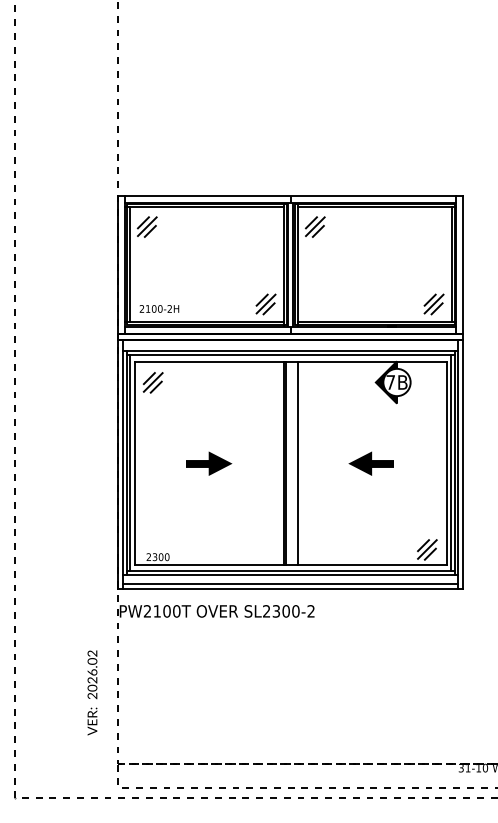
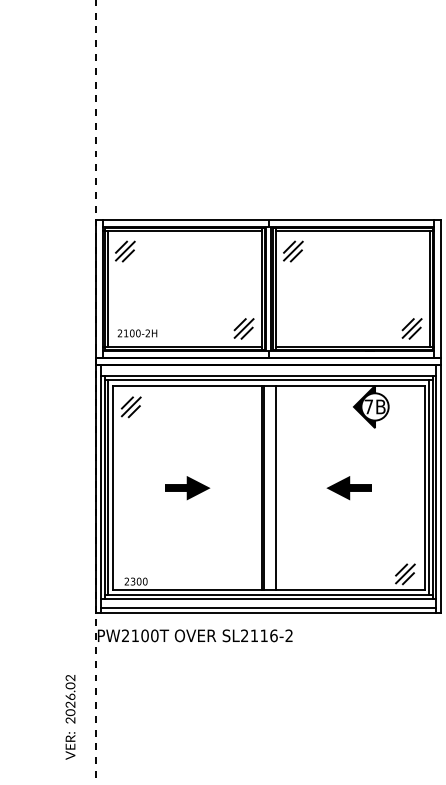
text: (285, 611) -> (263, 635), SL2300-2 -> SL2116-2

